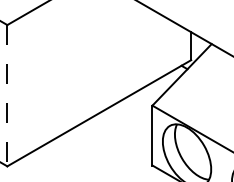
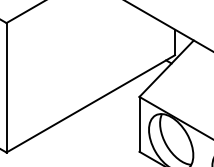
line: (7, 95) -> (6, 87), dashed -> solid

